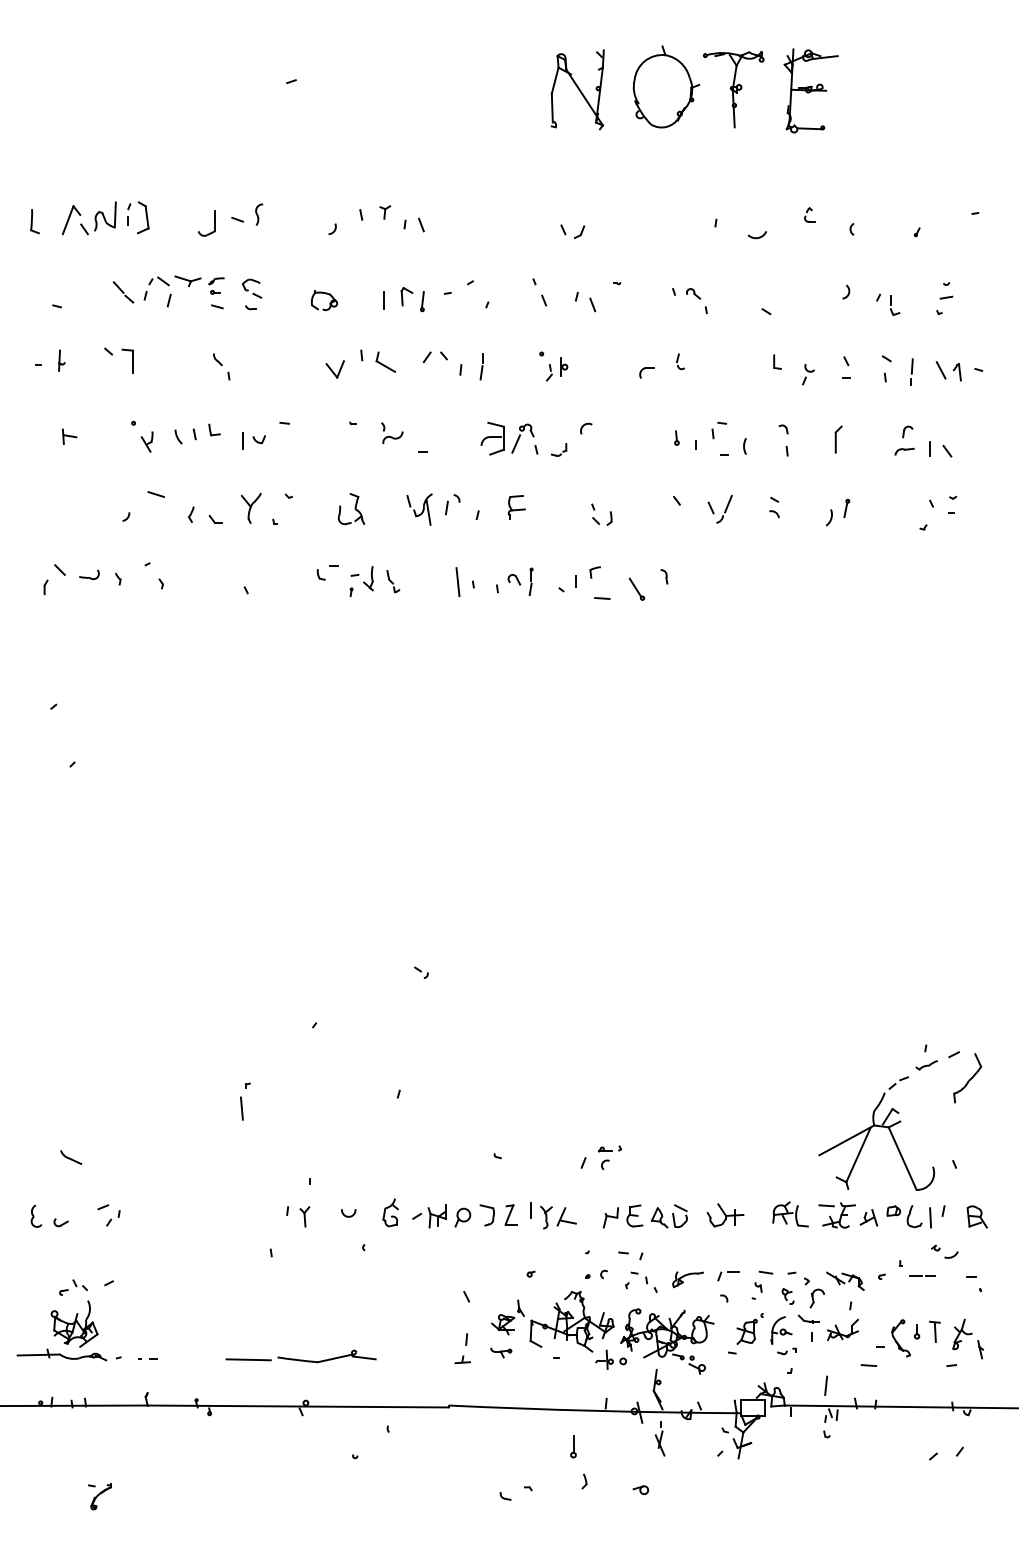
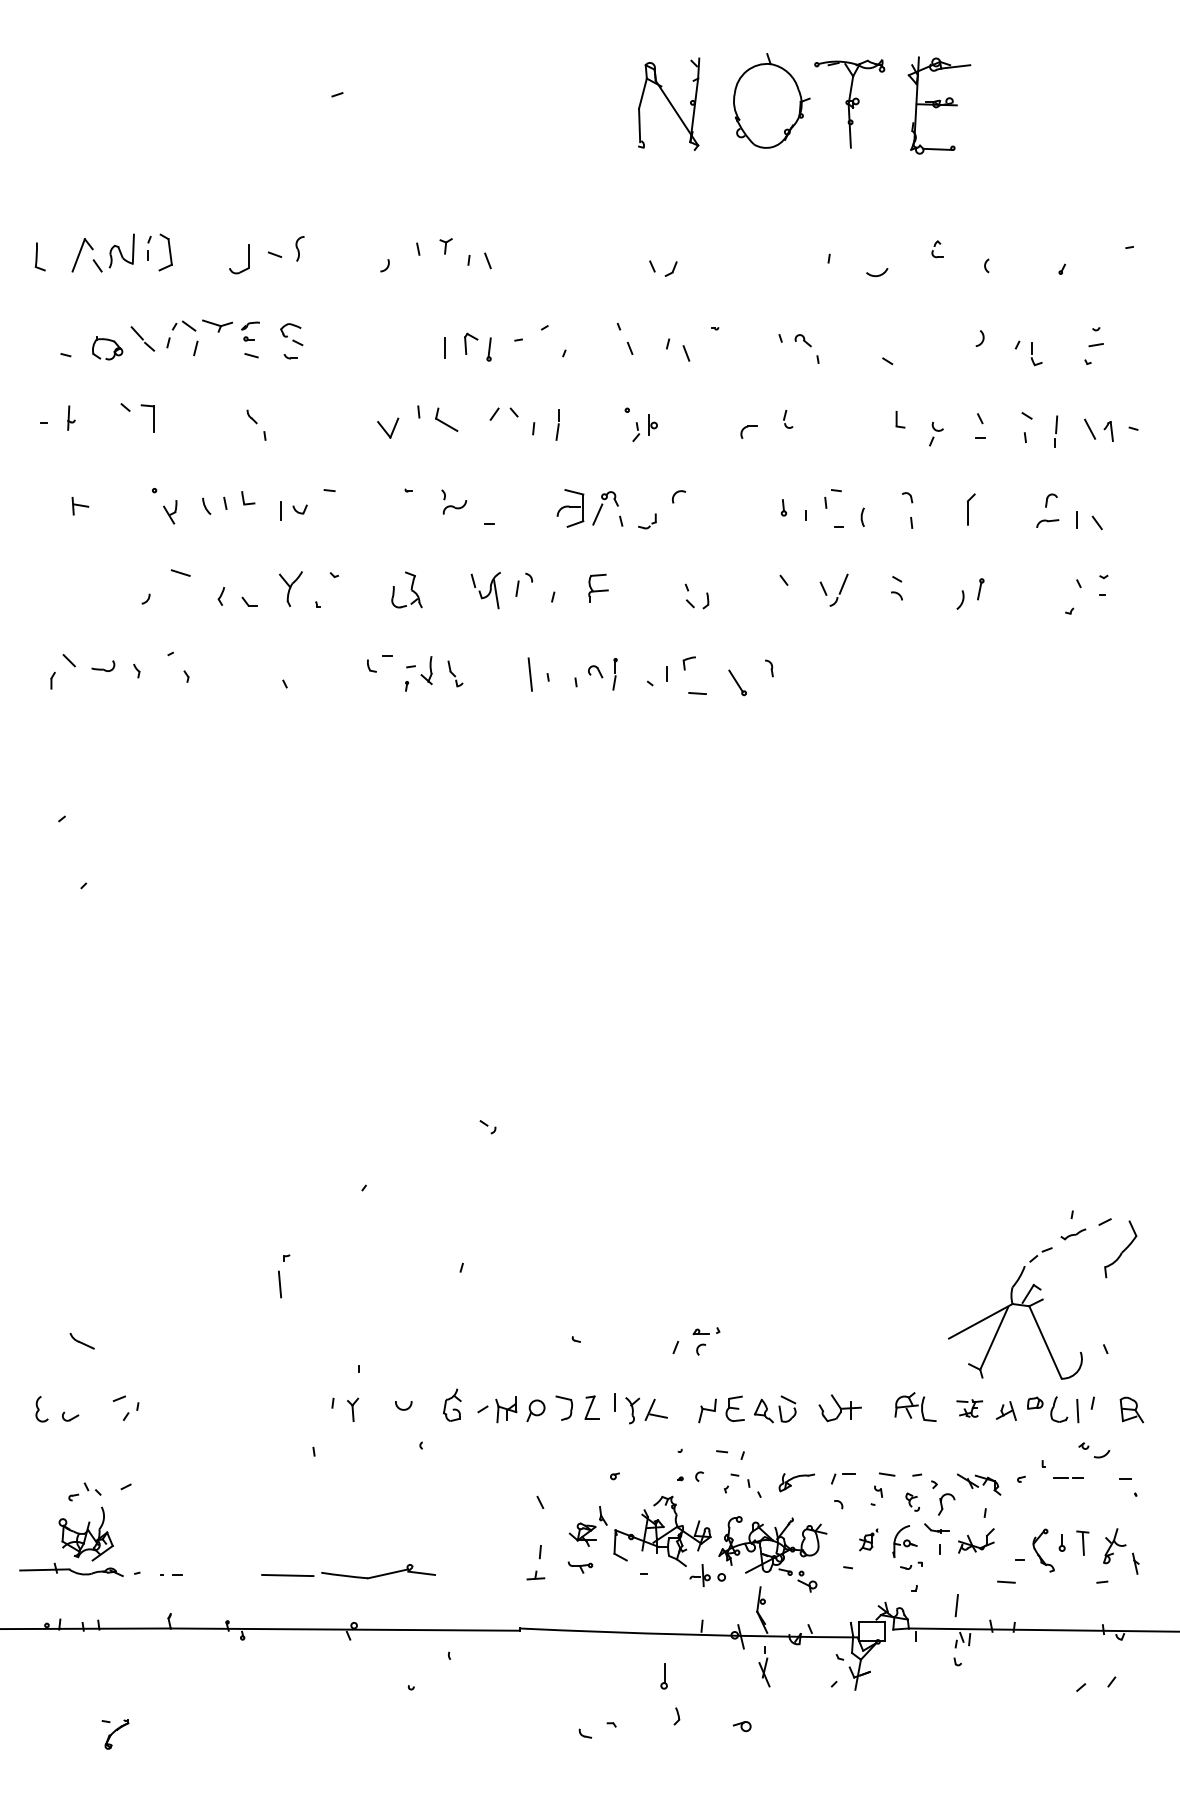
part: (329, 303) -> (113, 351), moved
part: (837, 1215) -> (969, 1408), size x0.6
part: (749, 1328) -> (868, 1539), size x0.6

